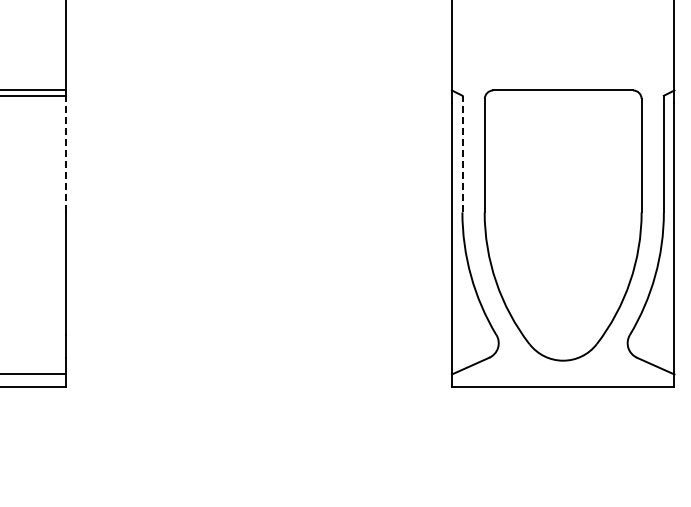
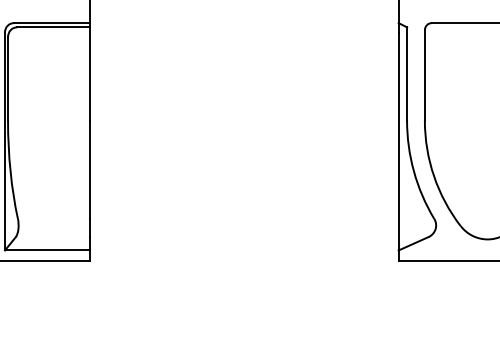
line: (66, 153) -> (90, 73), dashed -> solid
line: (462, 153) -> (407, 73), dashed -> solid

